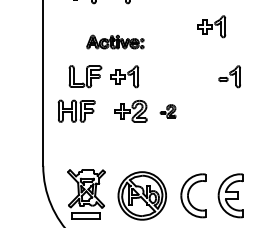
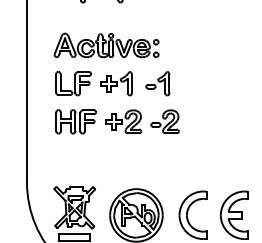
part: (211, 26) -> (212, 28), removed
part: (115, 41) -> (106, 44), size x1.67
part: (229, 76) -> (157, 83), moved
part: (76, 110) -> (75, 121), moved
part: (167, 111) -> (164, 122), size x1.67

